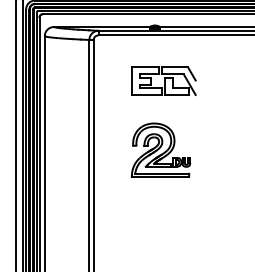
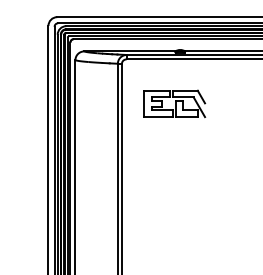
part: (163, 80) -> (174, 103), moved
part: (160, 150) -> (185, 168), removed

